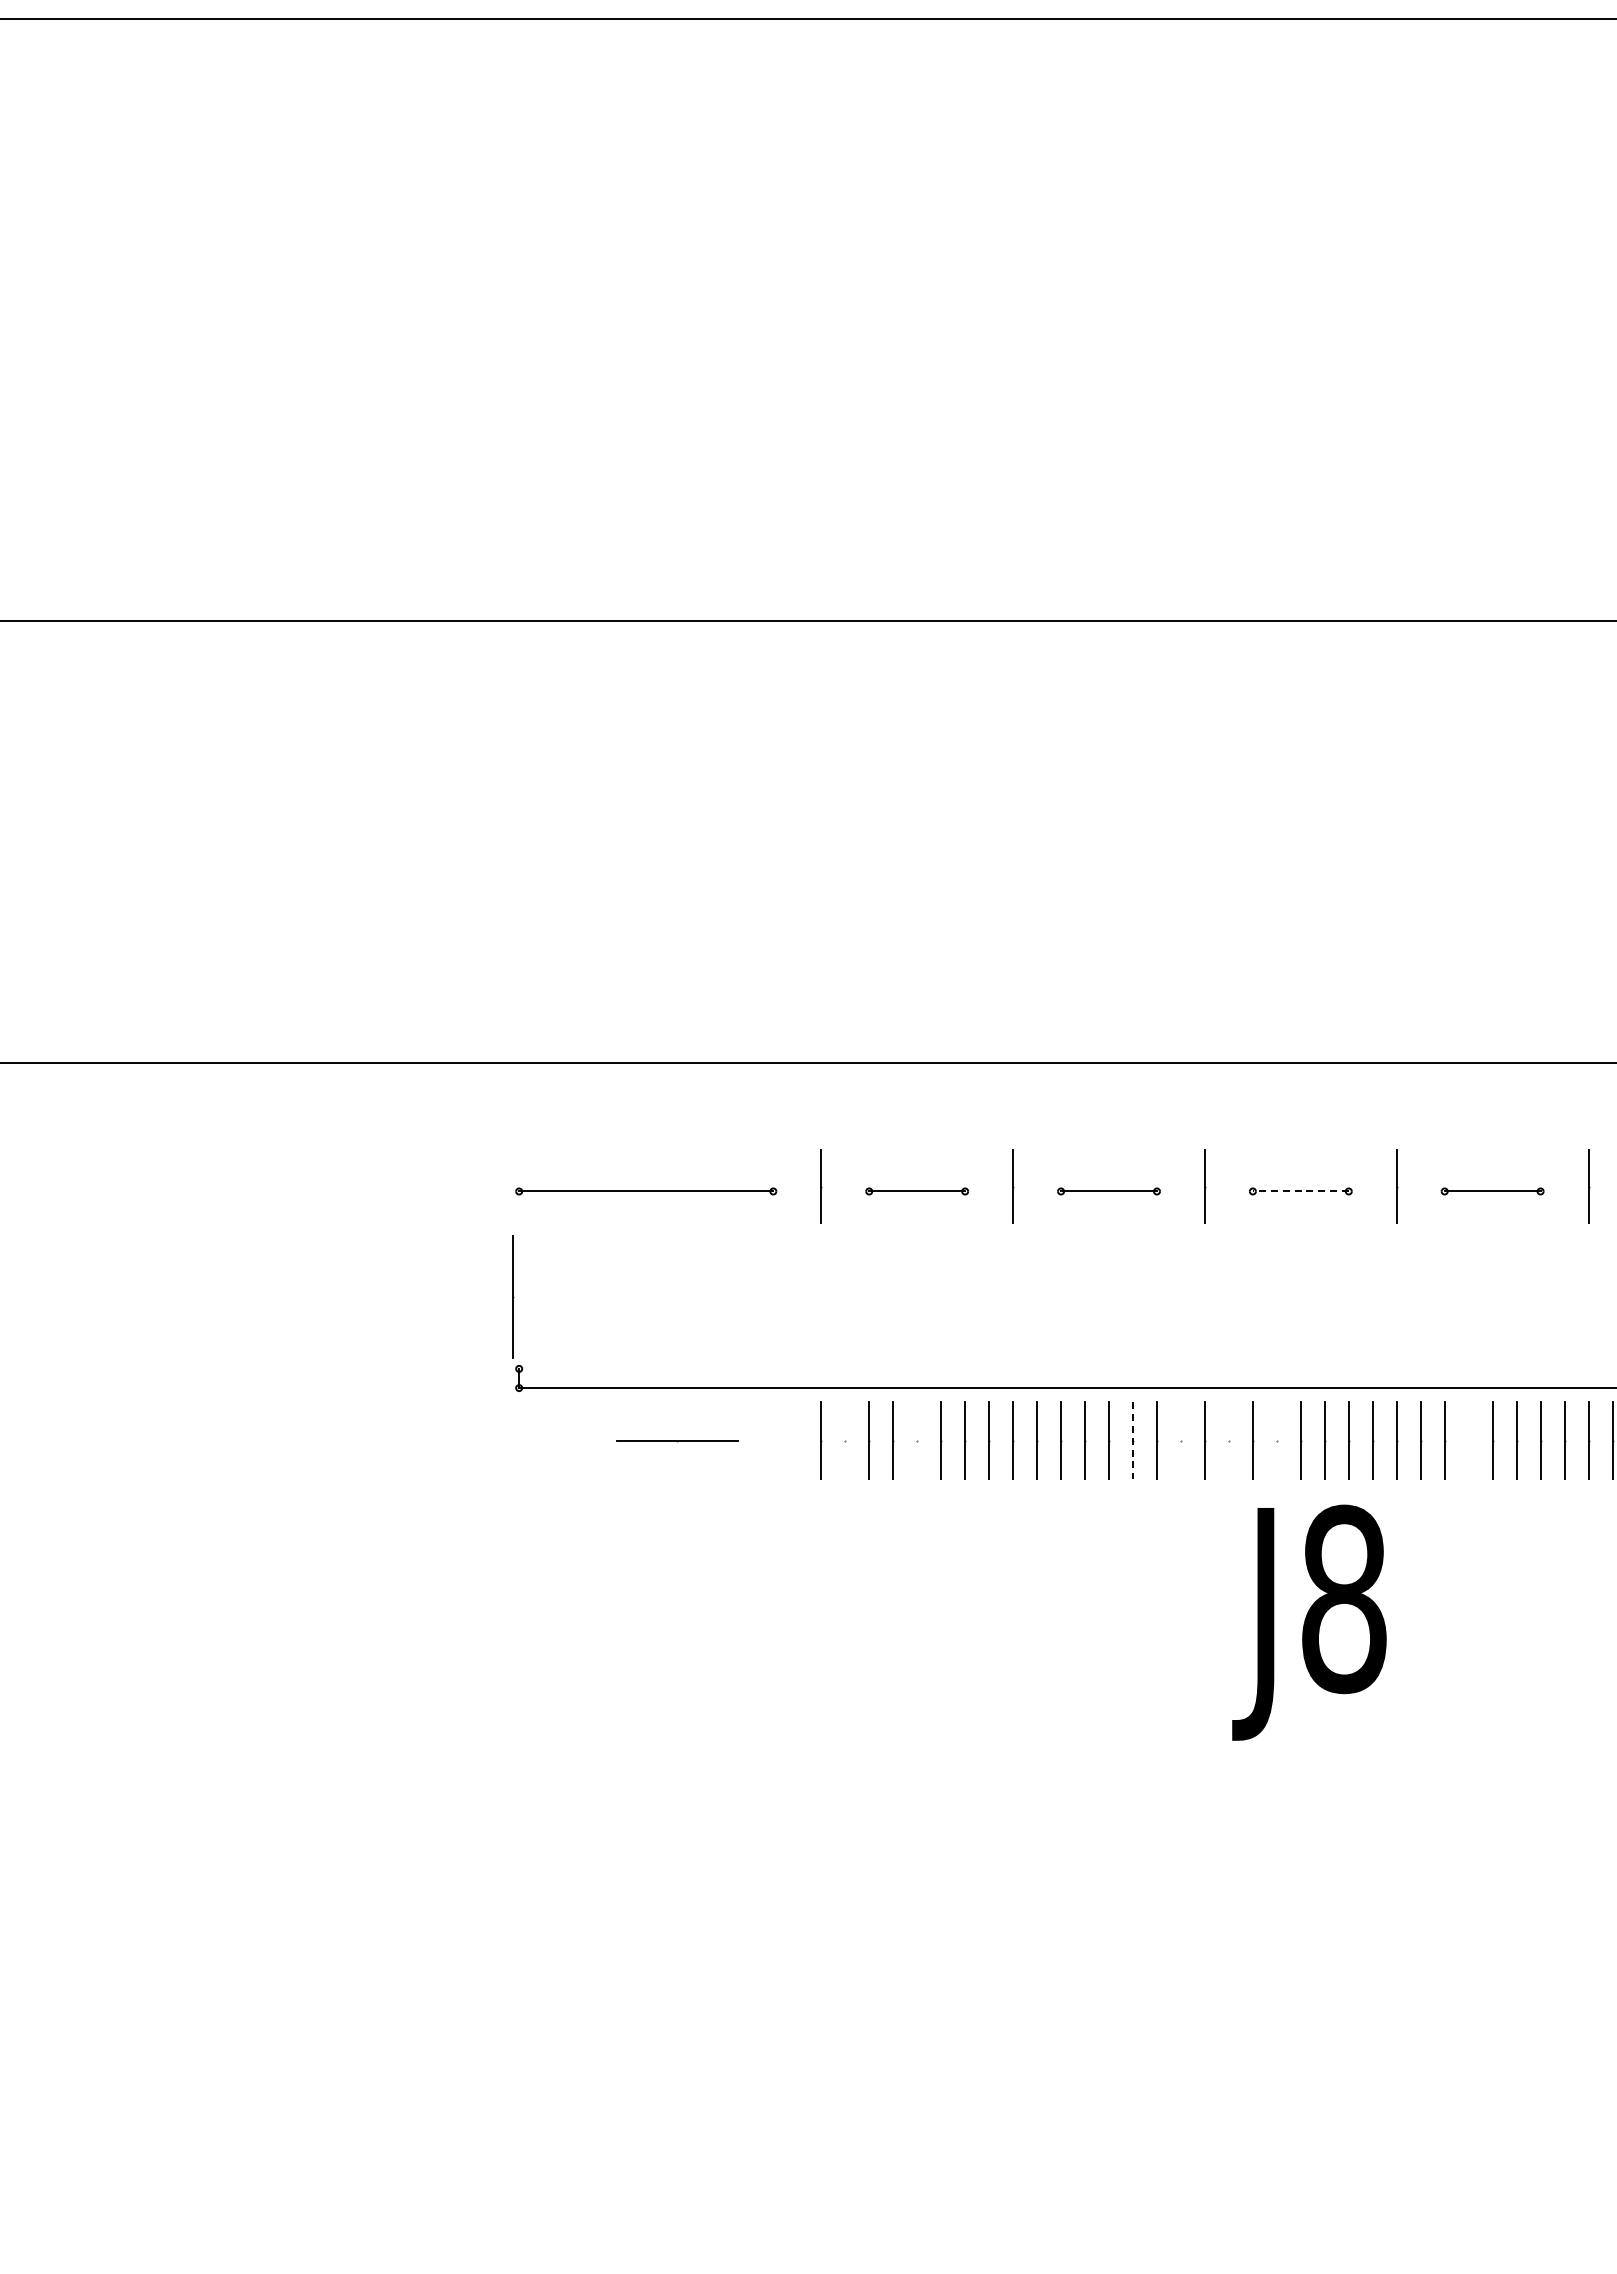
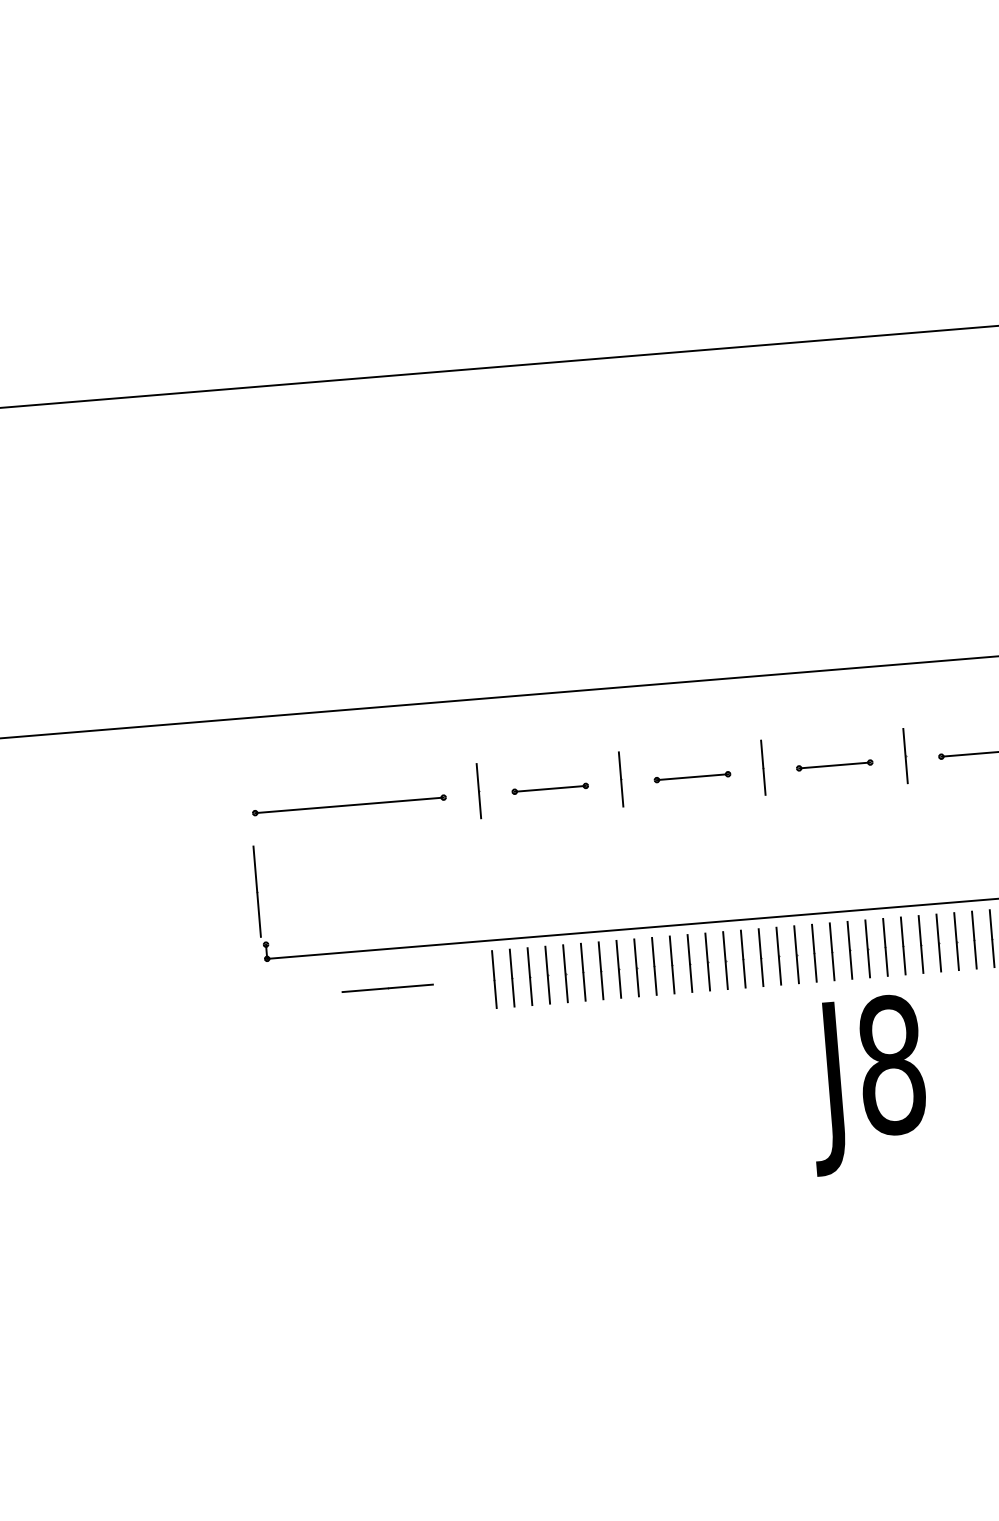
line: (1300, 1191) -> (834, 765), dashed -> solid
line: (845, 1440) -> (512, 977), added
line: (917, 1440) -> (565, 973), added
line: (1180, 1440) -> (760, 957), added
line: (1228, 1440) -> (796, 954), added
line: (1276, 1440) -> (831, 951), added
line: (1469, 1440) -> (974, 939), added
line: (1132, 1441) -> (725, 961), dashed -> solid

